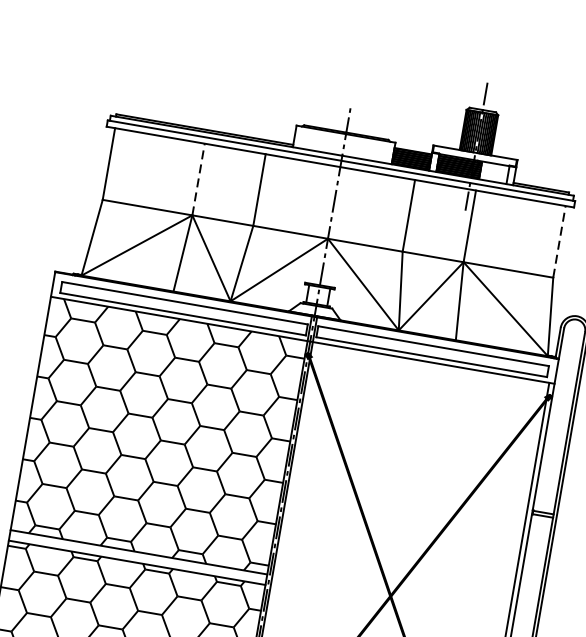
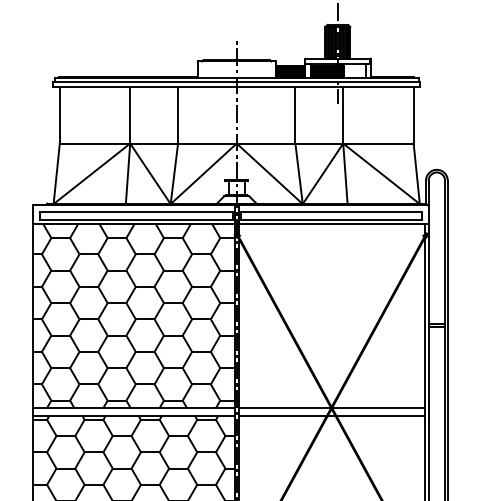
line: (199, 178) -> (130, 114), dashed -> solid
line: (559, 240) -> (413, 114), dashed -> solid
line: (390, 595) -> (331, 407), added
line: (388, 605) -> (331, 415), added

